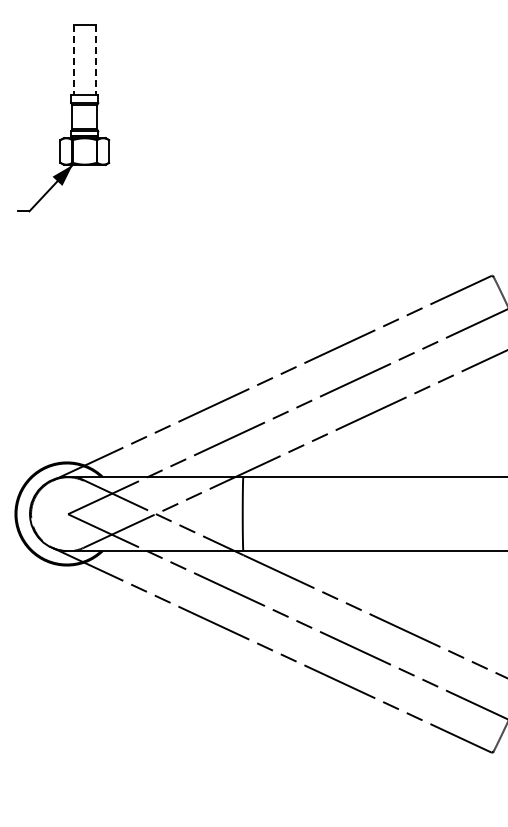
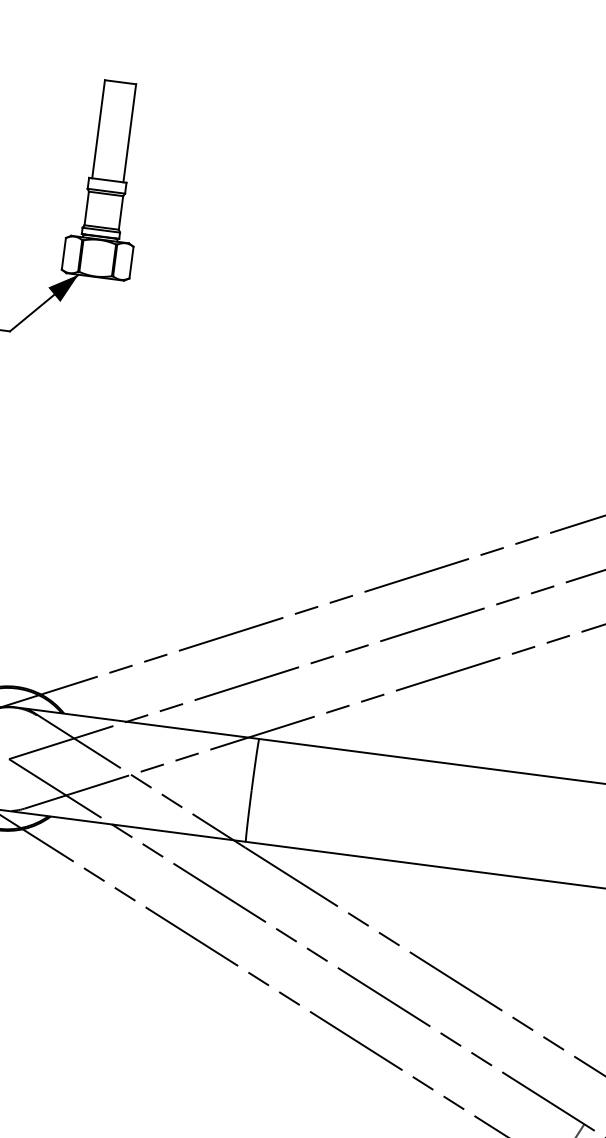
line: (73, 60) -> (98, 129), dashed -> solid
line: (96, 60) -> (130, 133), dashed -> solid

